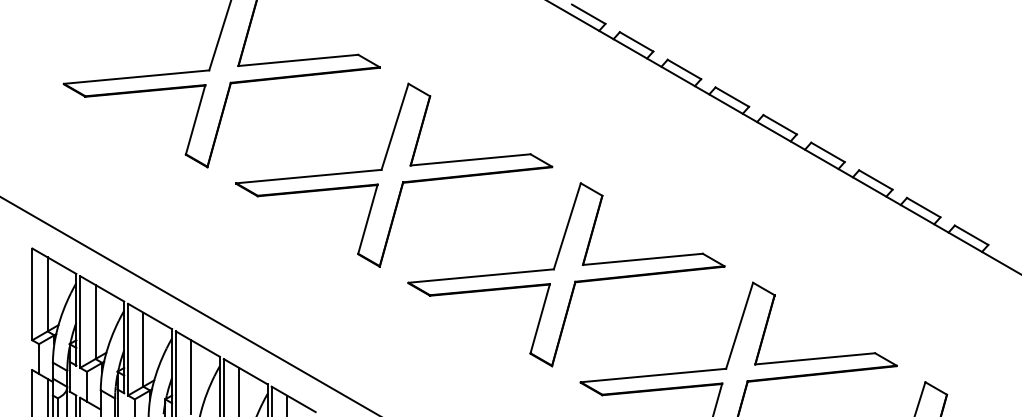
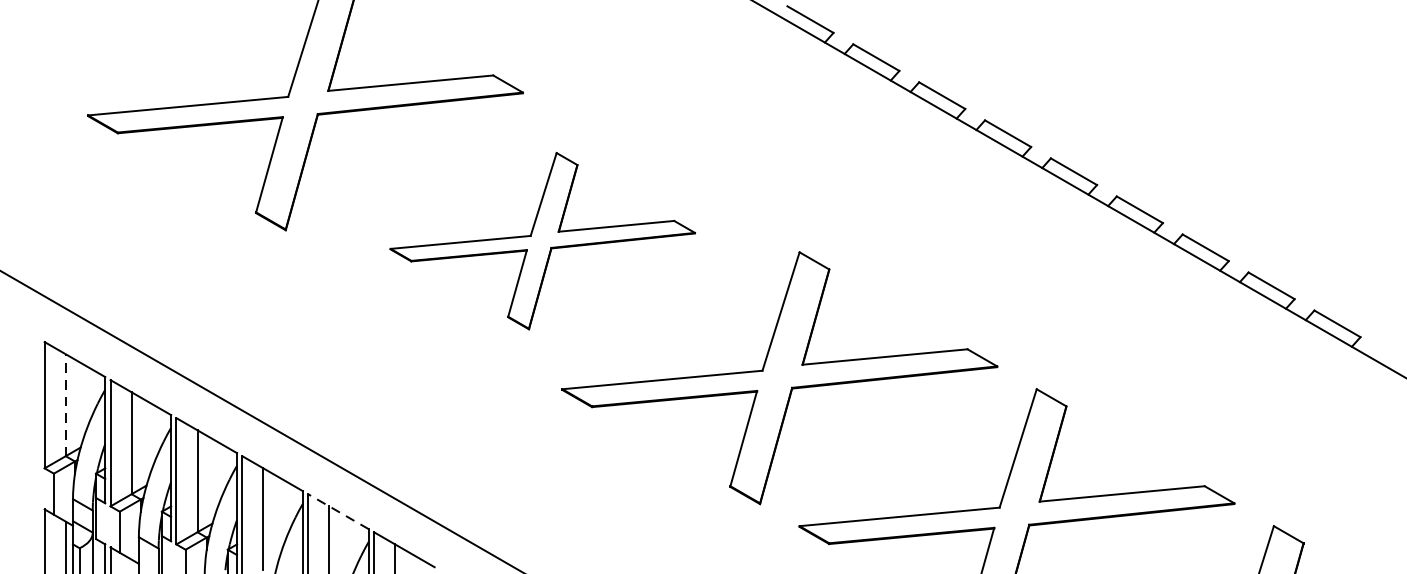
part: (394, 174) -> (543, 240), size x0.7
line: (47, 293) -> (65, 403), solid -> dashed
line: (245, 371) -> (338, 511), solid -> dashed

